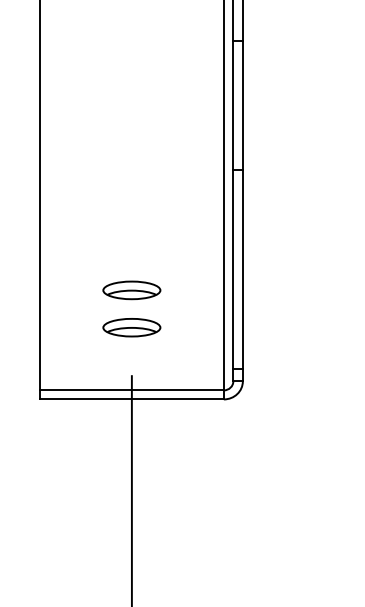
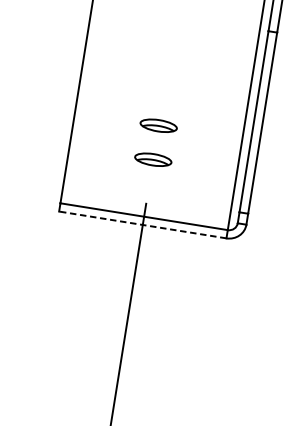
part: (131, 290) -> (158, 125), size x0.7
part: (131, 327) -> (152, 159), size x0.7
line: (131, 399) -> (142, 224), solid -> dashed

